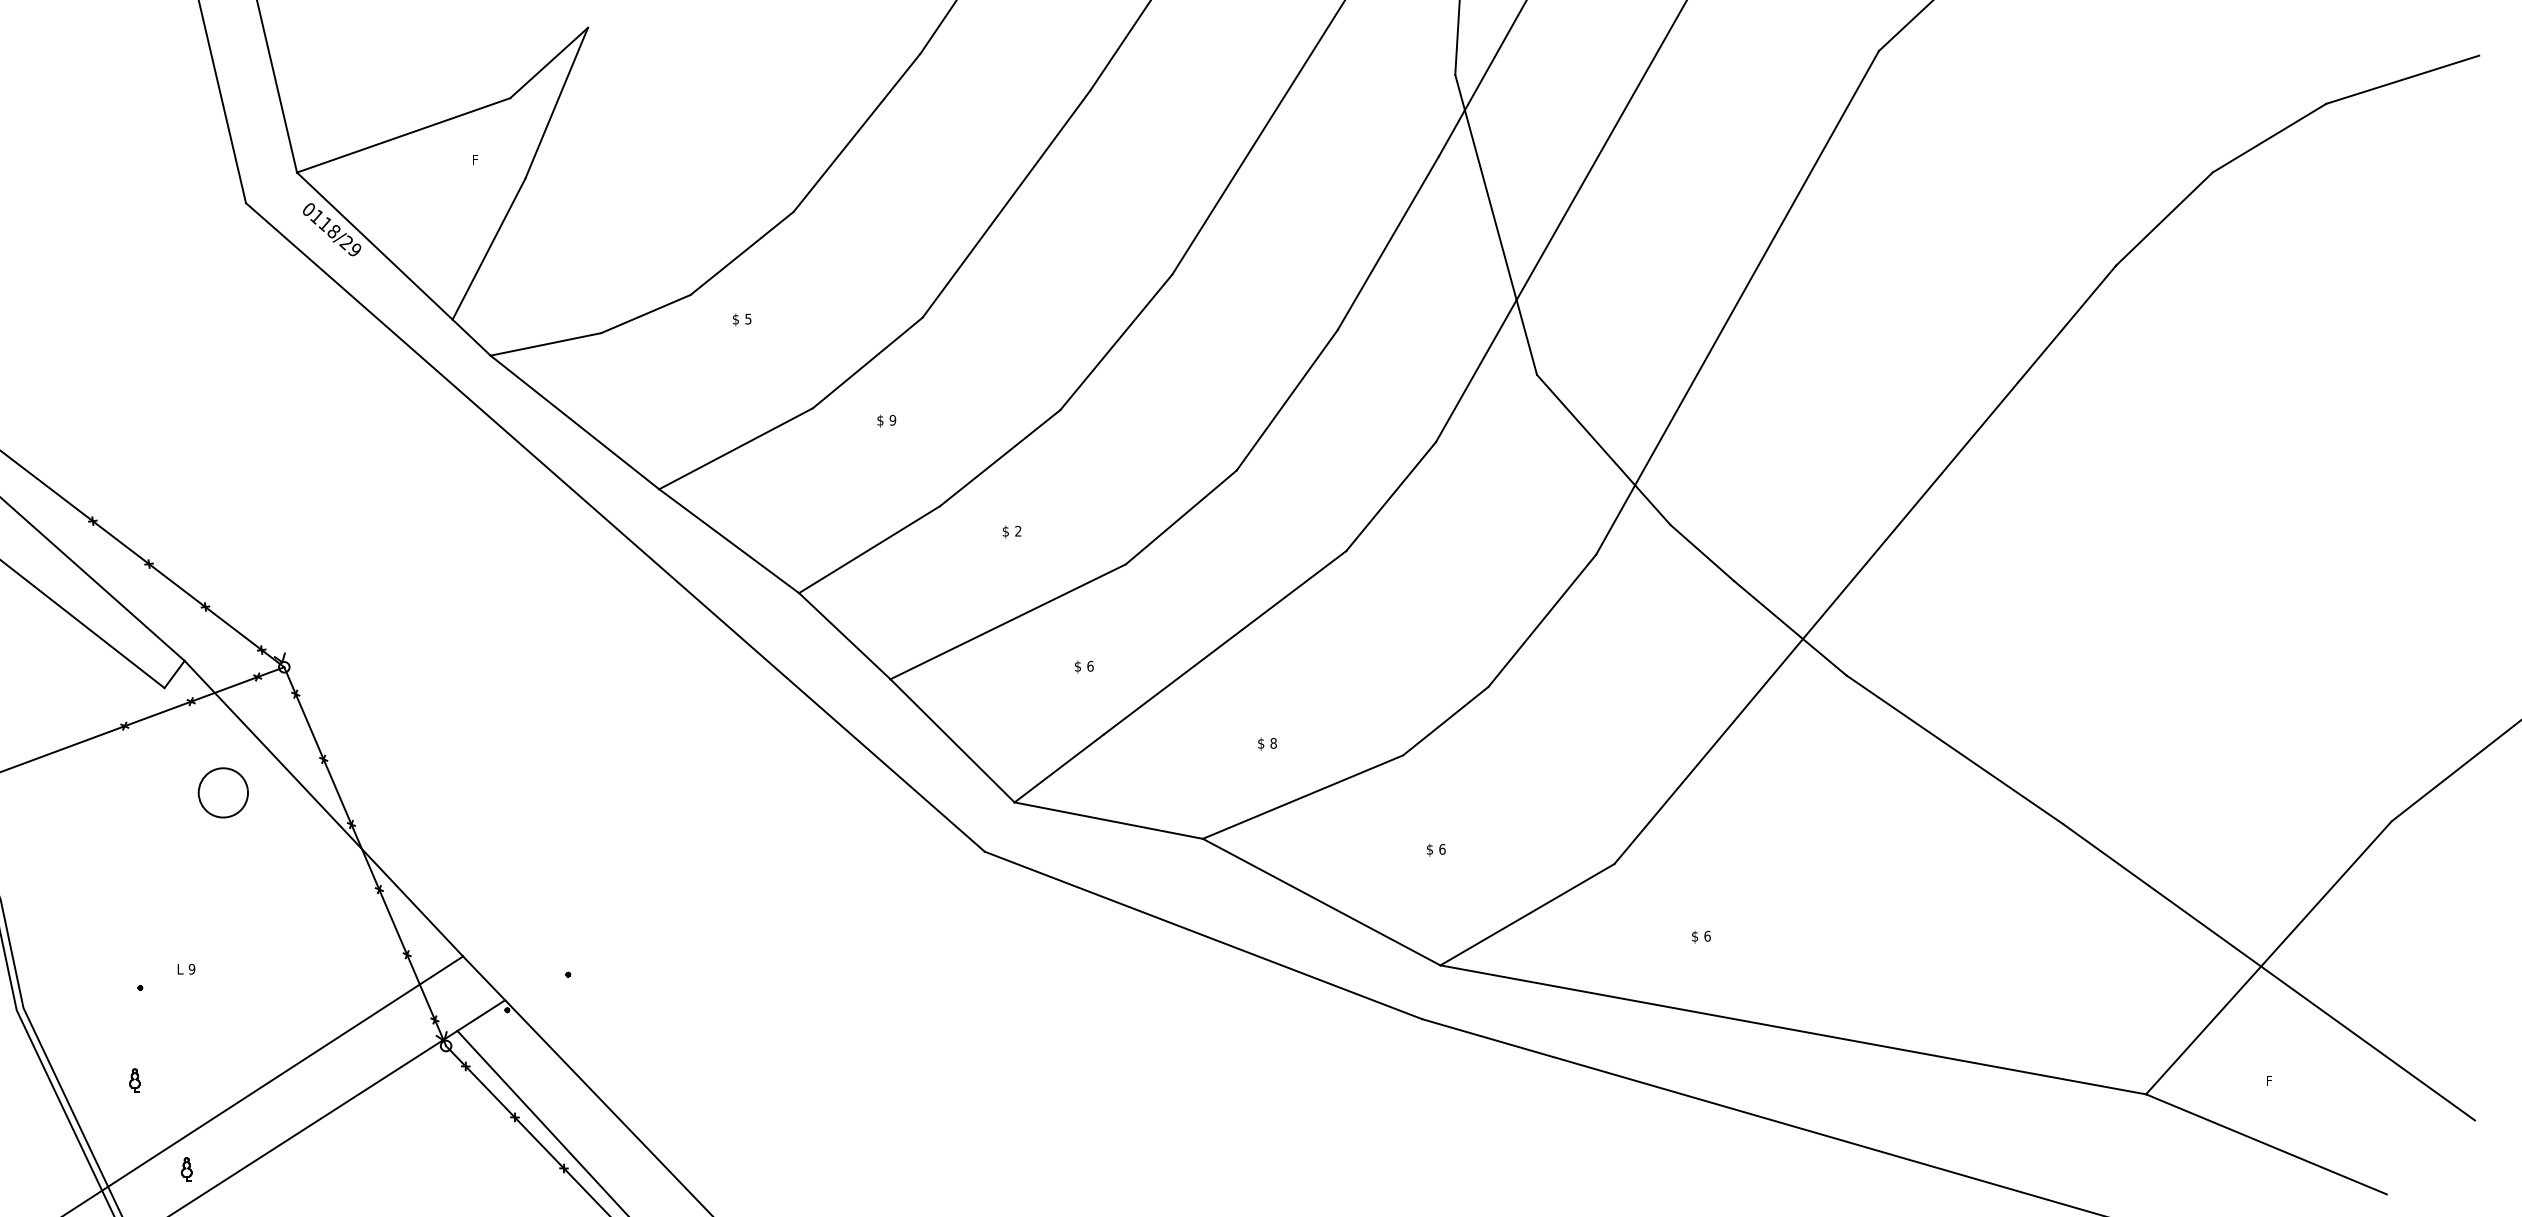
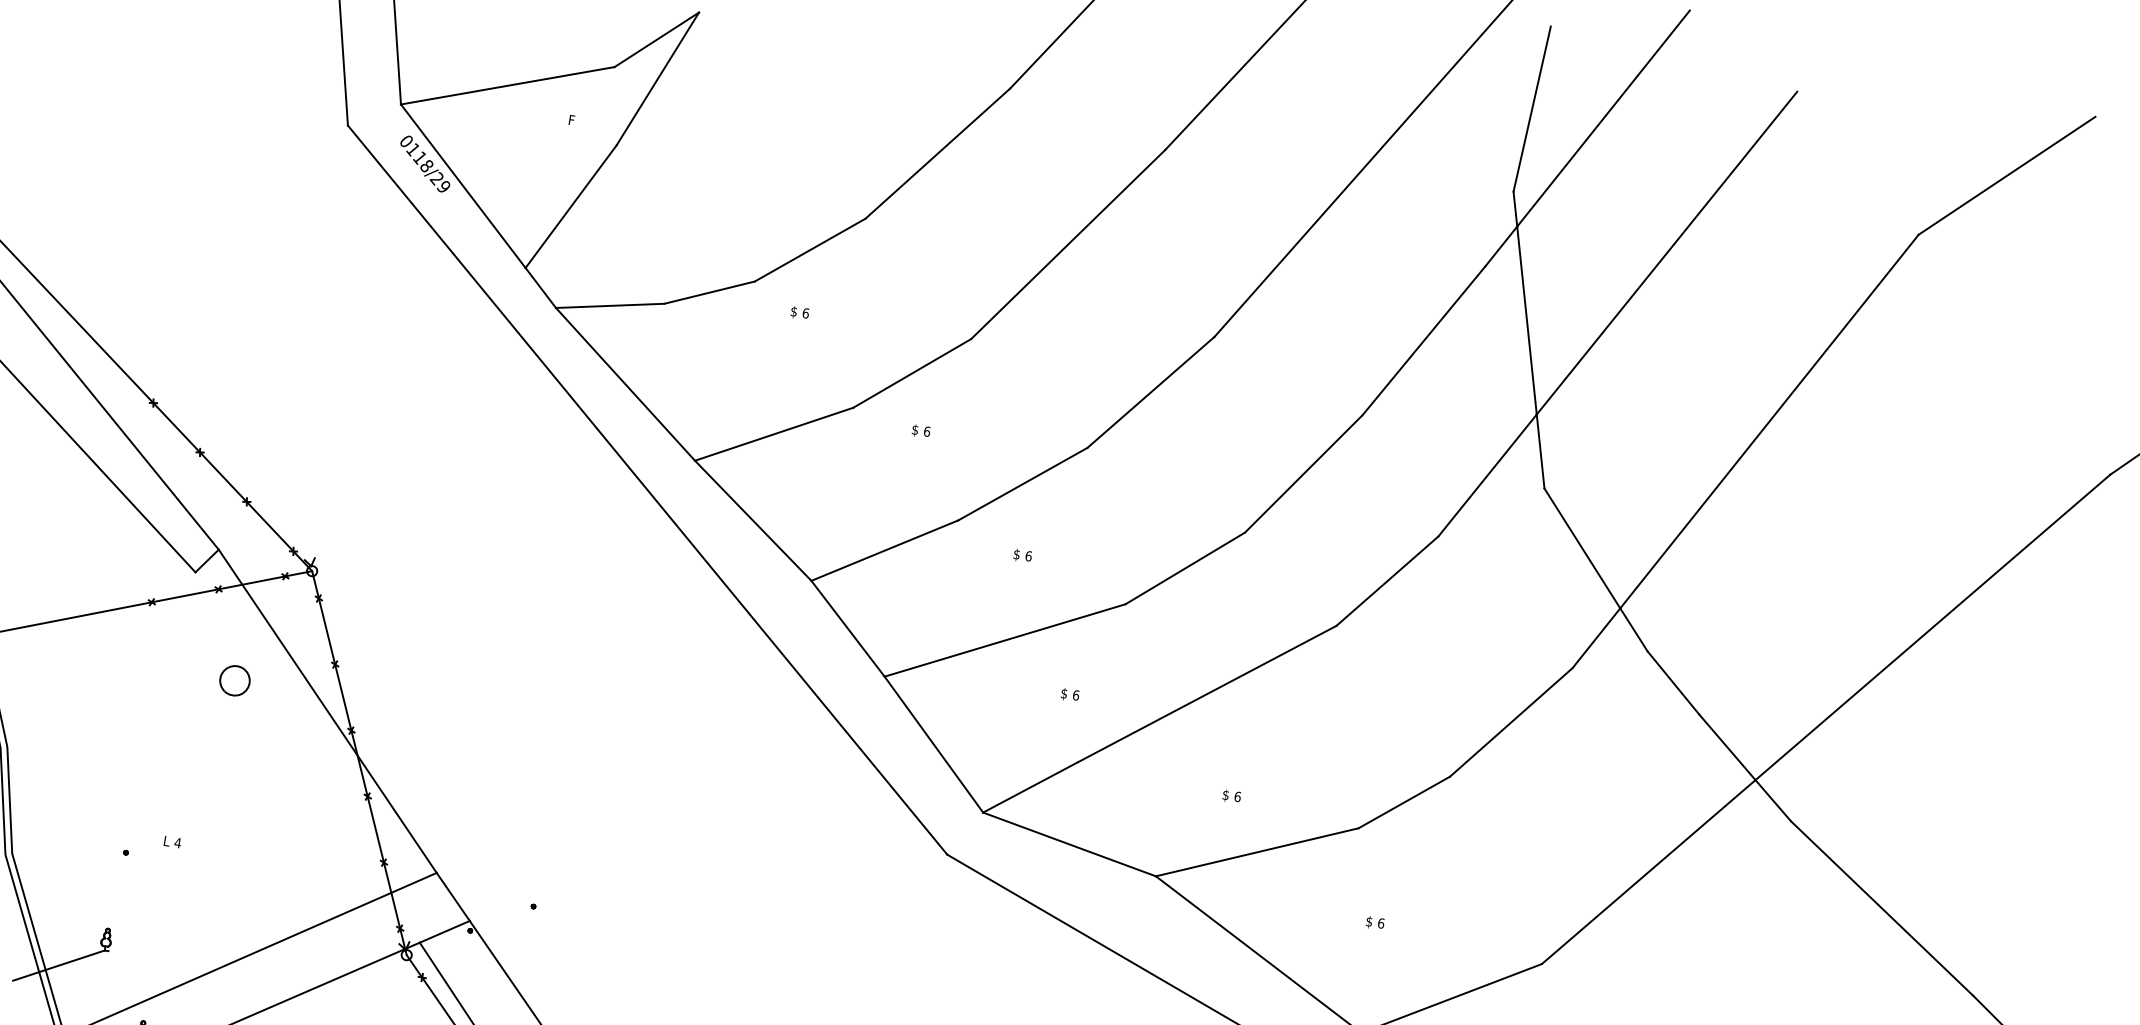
text: (748, 318) -> (806, 312), 5 -> 6
text: (892, 419) -> (926, 430), 9 -> 6
text: (1018, 530) -> (1029, 555), 2 -> 6
text: (1273, 743) -> (1237, 796), 8 -> 6
part: (223, 792) -> (235, 680), size x0.62
text: (191, 968) -> (177, 842), 9 -> 4
line: (89, 1115) -> (58, 965), added

